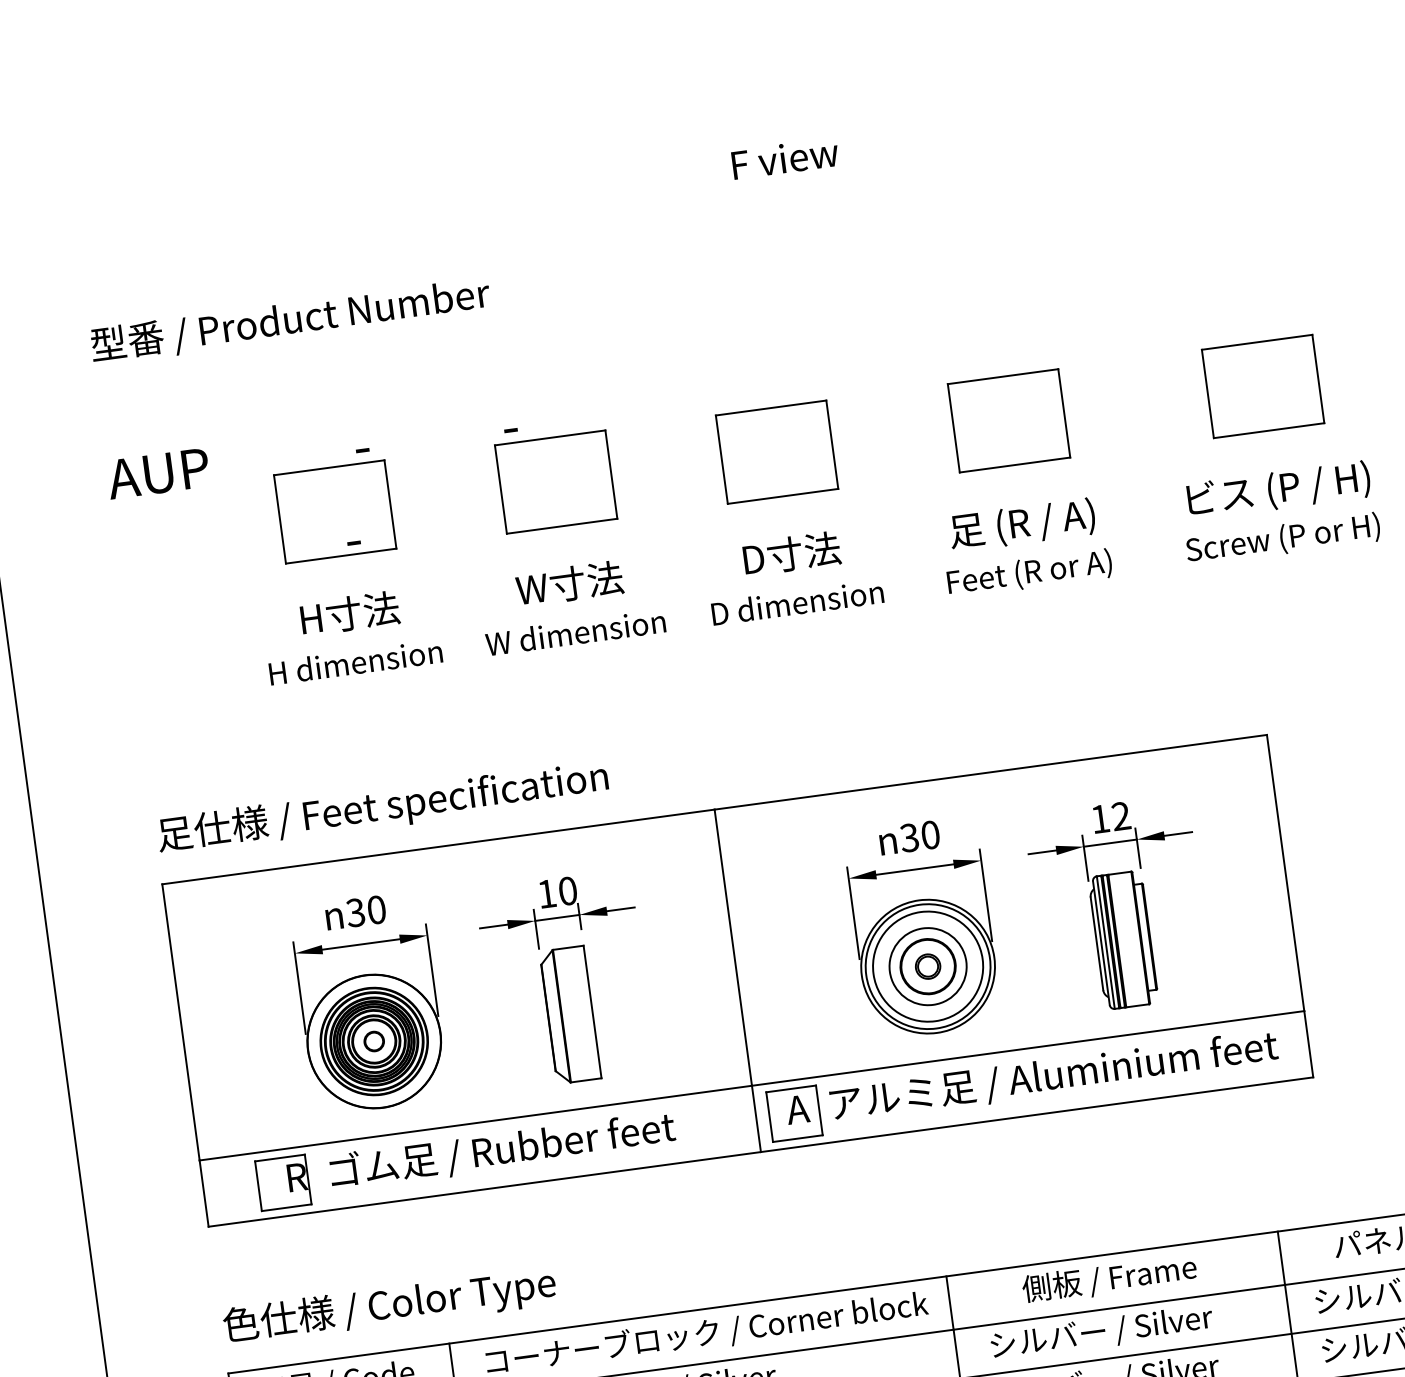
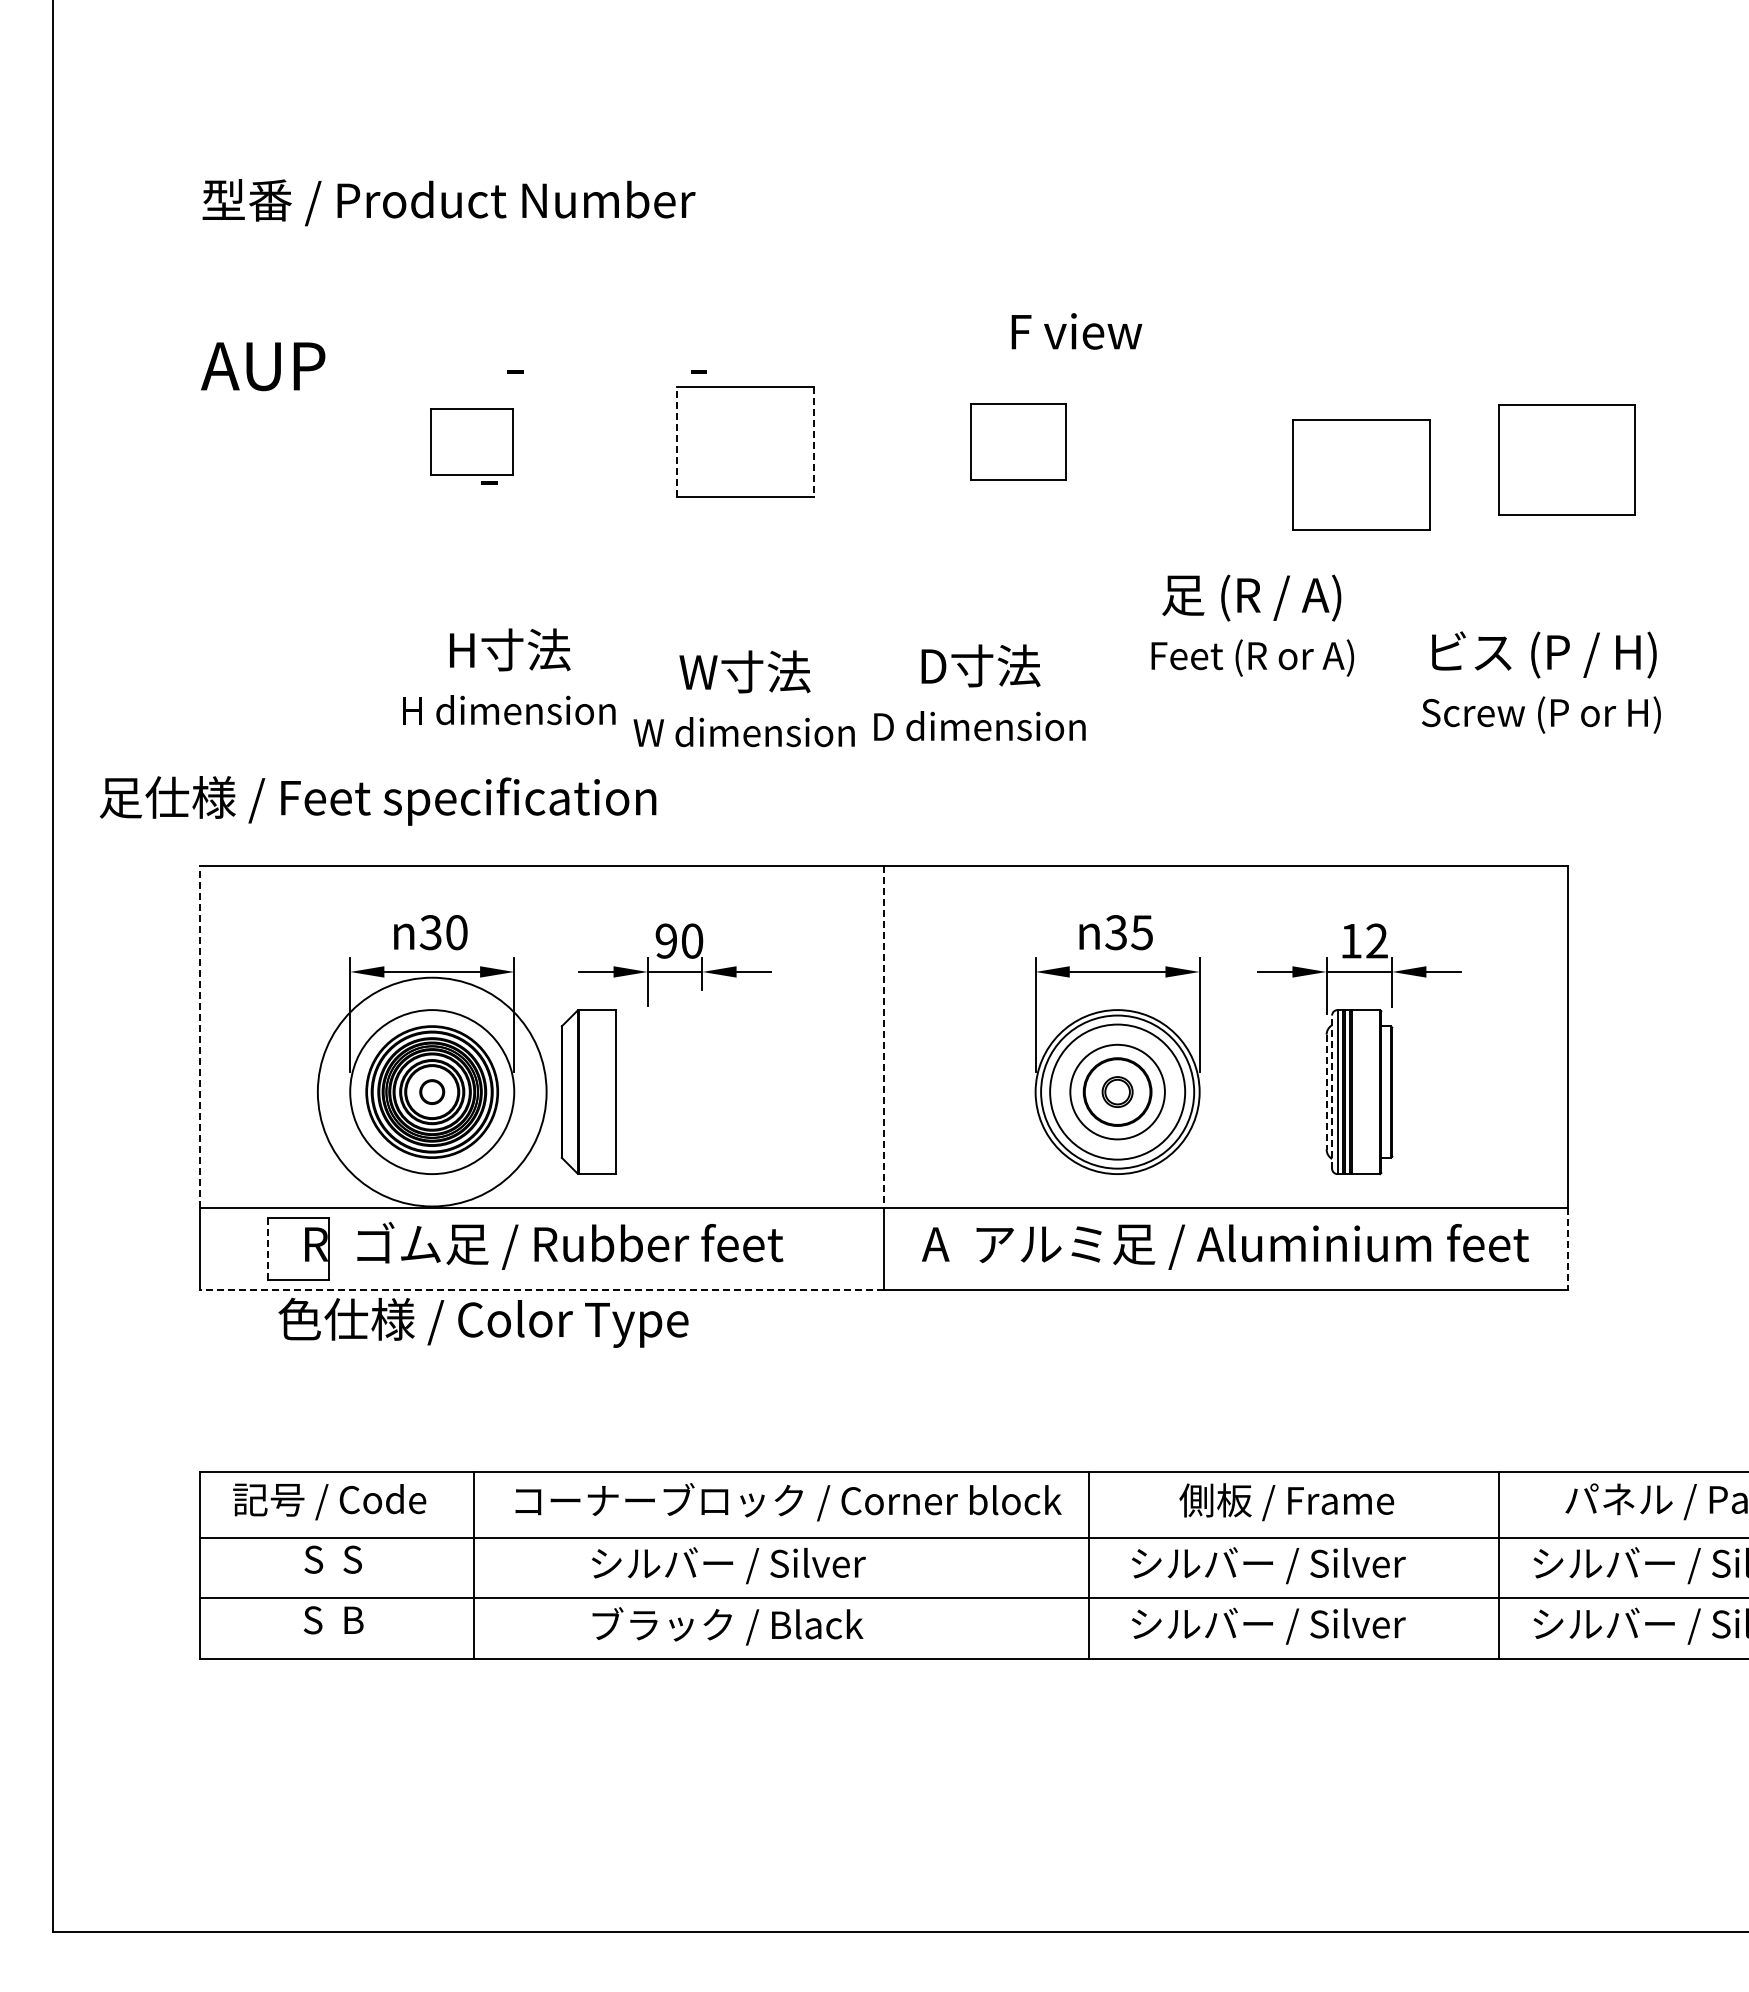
text: (784, 158) -> (1076, 331), moved
part: (1262, 386) -> (1566, 459), moved
part: (1008, 420) -> (1361, 474), moved
part: (776, 451) -> (1018, 441), size x0.7
line: (611, 474) -> (813, 442), solid -> dashed
line: (500, 489) -> (676, 442), solid -> dashed
part: (334, 511) -> (471, 441), size x0.6
text: (1279, 512) -> (1541, 682), moved
text: (1025, 547) -> (1252, 625), moved
text: (793, 575) -> (979, 692), moved
text: (571, 605) -> (743, 698), moved
text: (352, 635) -> (509, 676), moved
text: (382, 807) -> (377, 800), moved
text: (929, 835) -> (1141, 932), 30 -> 35
text: (546, 893) -> (665, 940), 10 -> 90
line: (1101, 943) -> (1332, 1092), solid -> dashed
line: (1096, 944) -> (1326, 1092), solid -> dashed
line: (733, 947) -> (884, 1037), solid -> dashed
part: (569, 1014) -> (588, 1091), moved
line: (181, 1022) -> (200, 1037), solid -> dashed
circle: (373, 1041) -> (431, 1091), size x1.4
line: (1308, 1044) -> (1567, 1249), solid -> dashed
part: (793, 1113) -> (930, 1248), removed
line: (258, 1185) -> (267, 1248), solid -> dashed
line: (484, 1188) -> (542, 1289), solid -> dashed
text: (389, 1306) -> (483, 1322), moved

